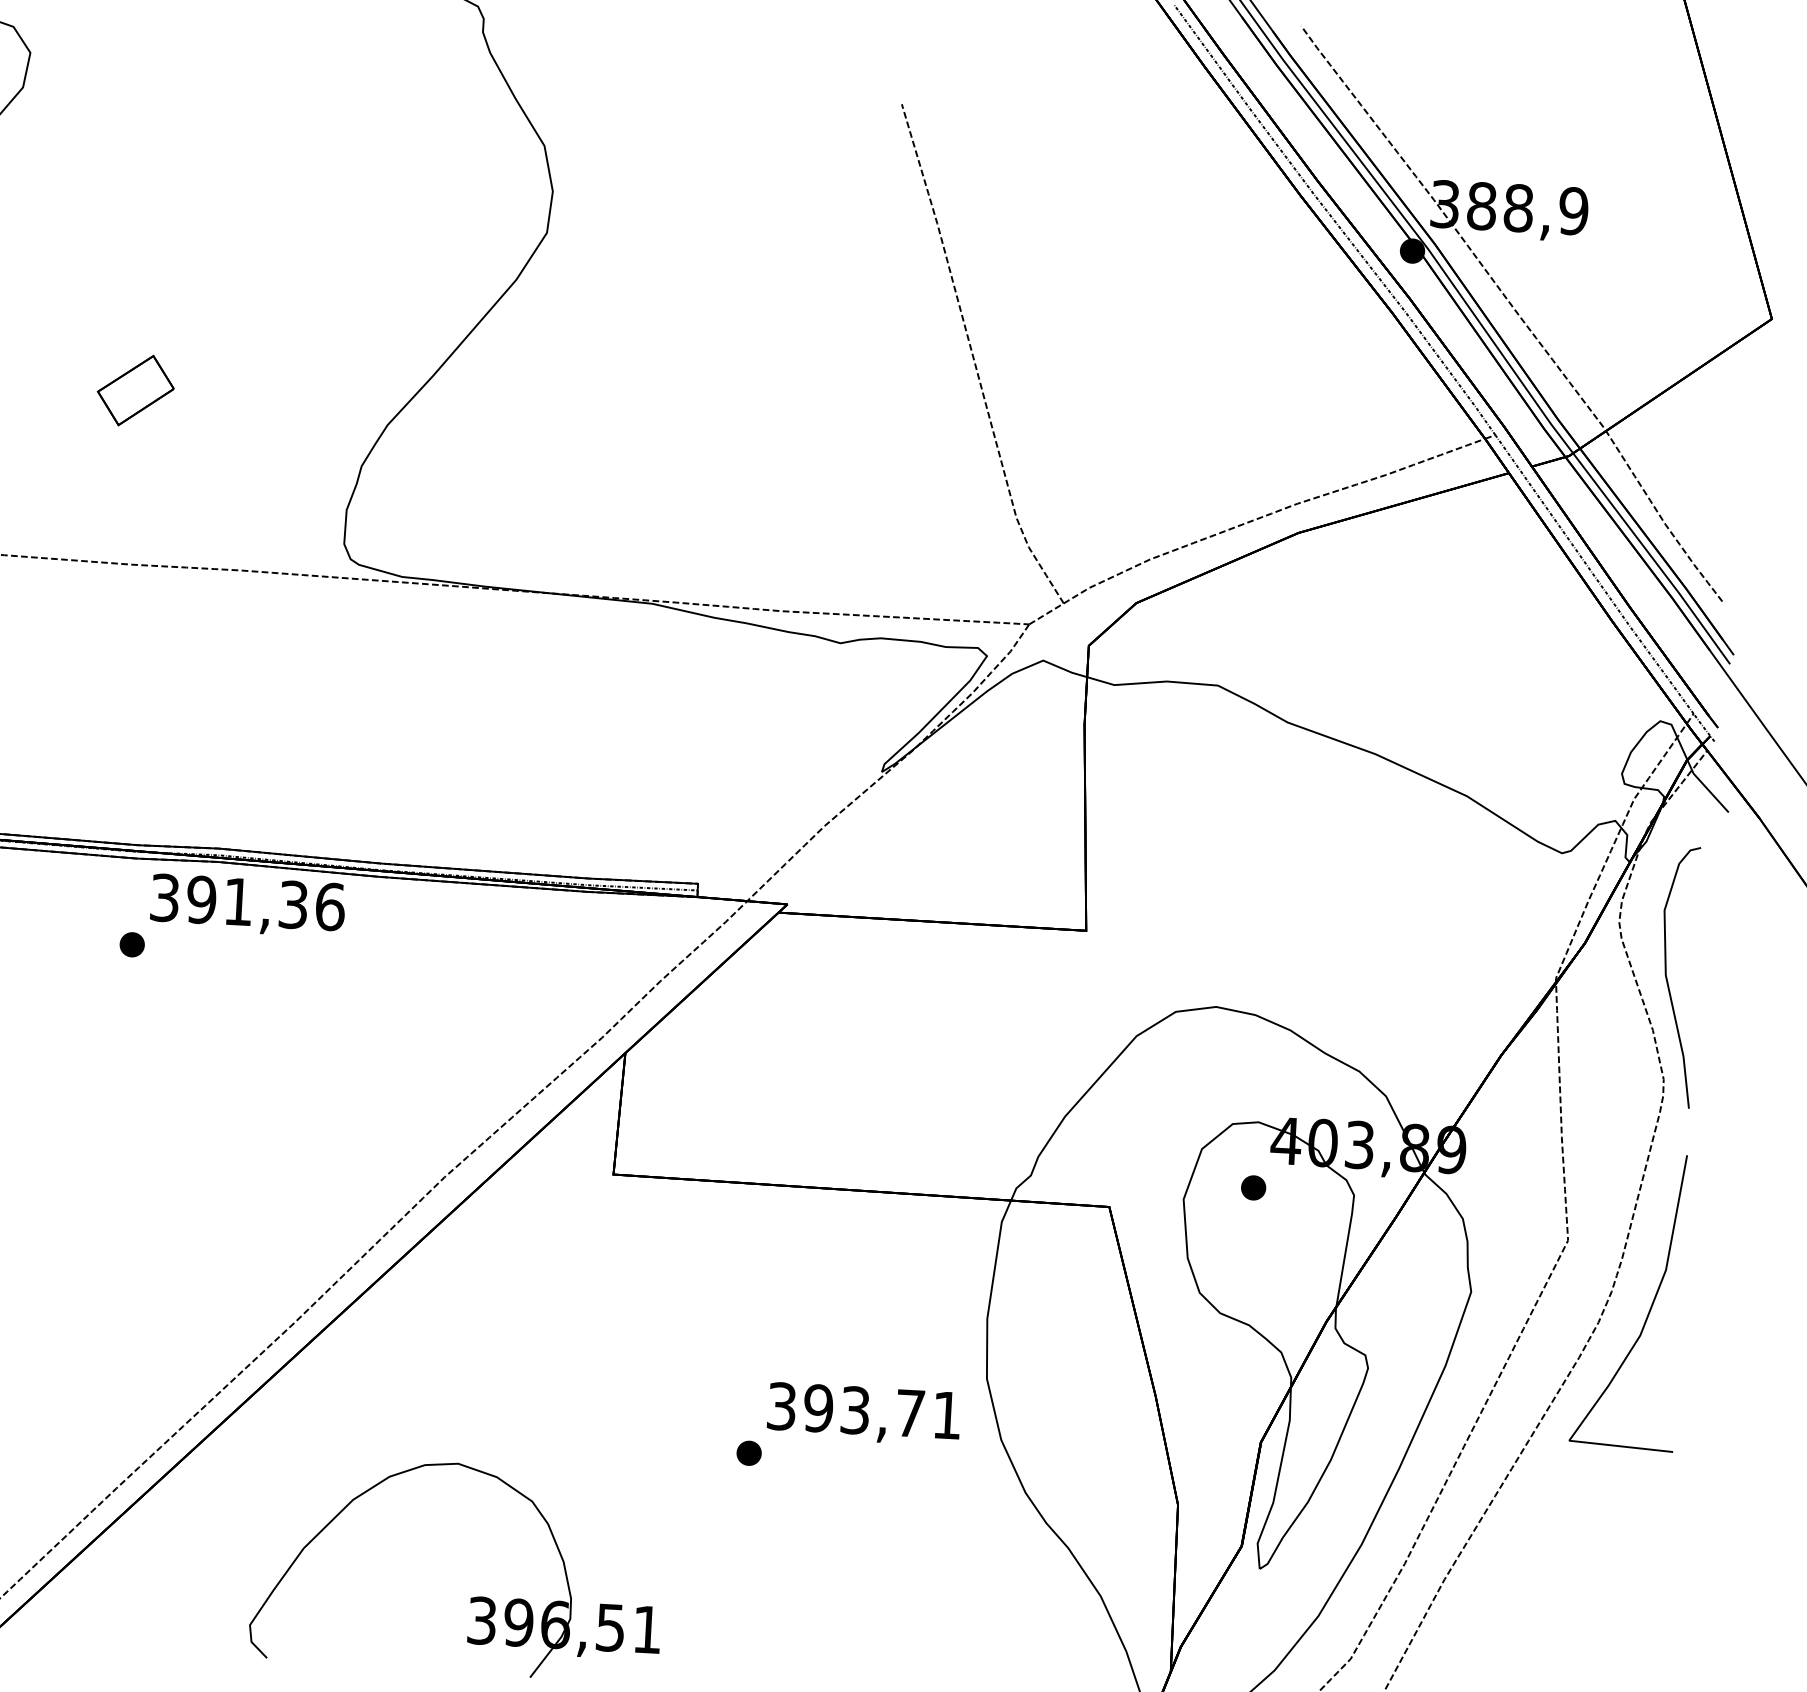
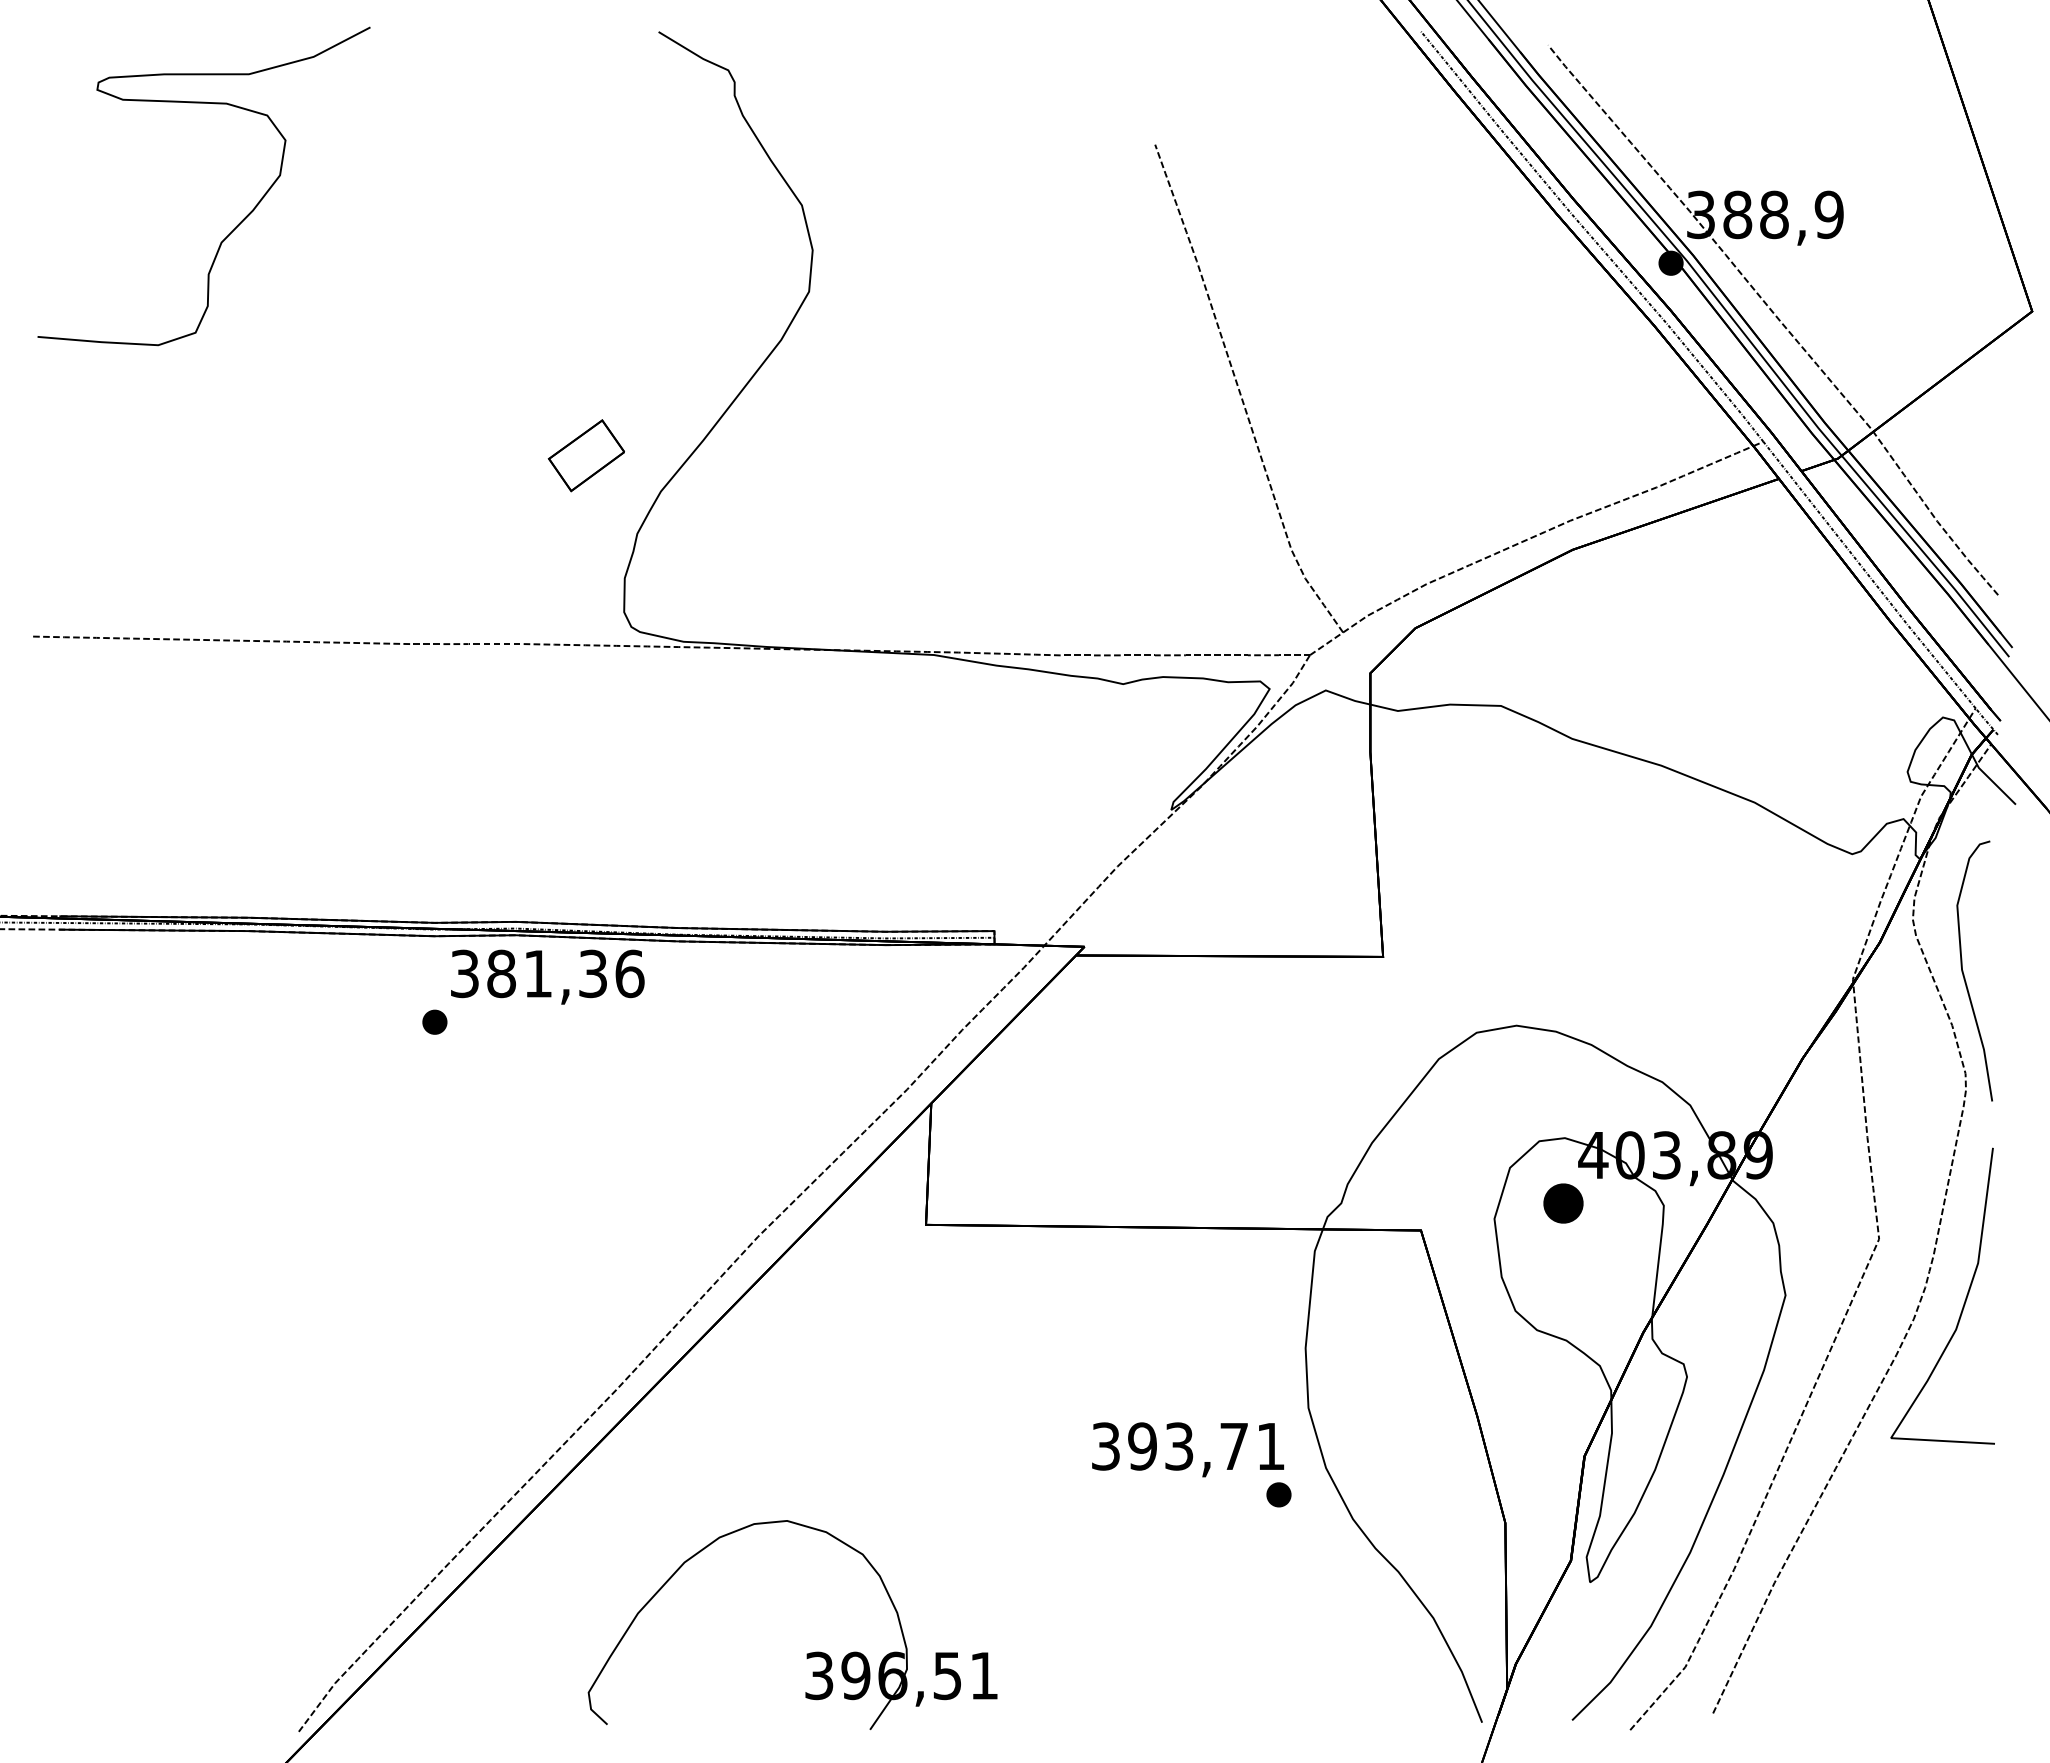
part: (134, 390) -> (585, 455), moved
text: (201, 899) -> (501, 973), 391,36 -> 381,36
part: (1253, 1187) -> (1563, 1203), size x1.6
part: (748, 1452) -> (1278, 1494), moved

